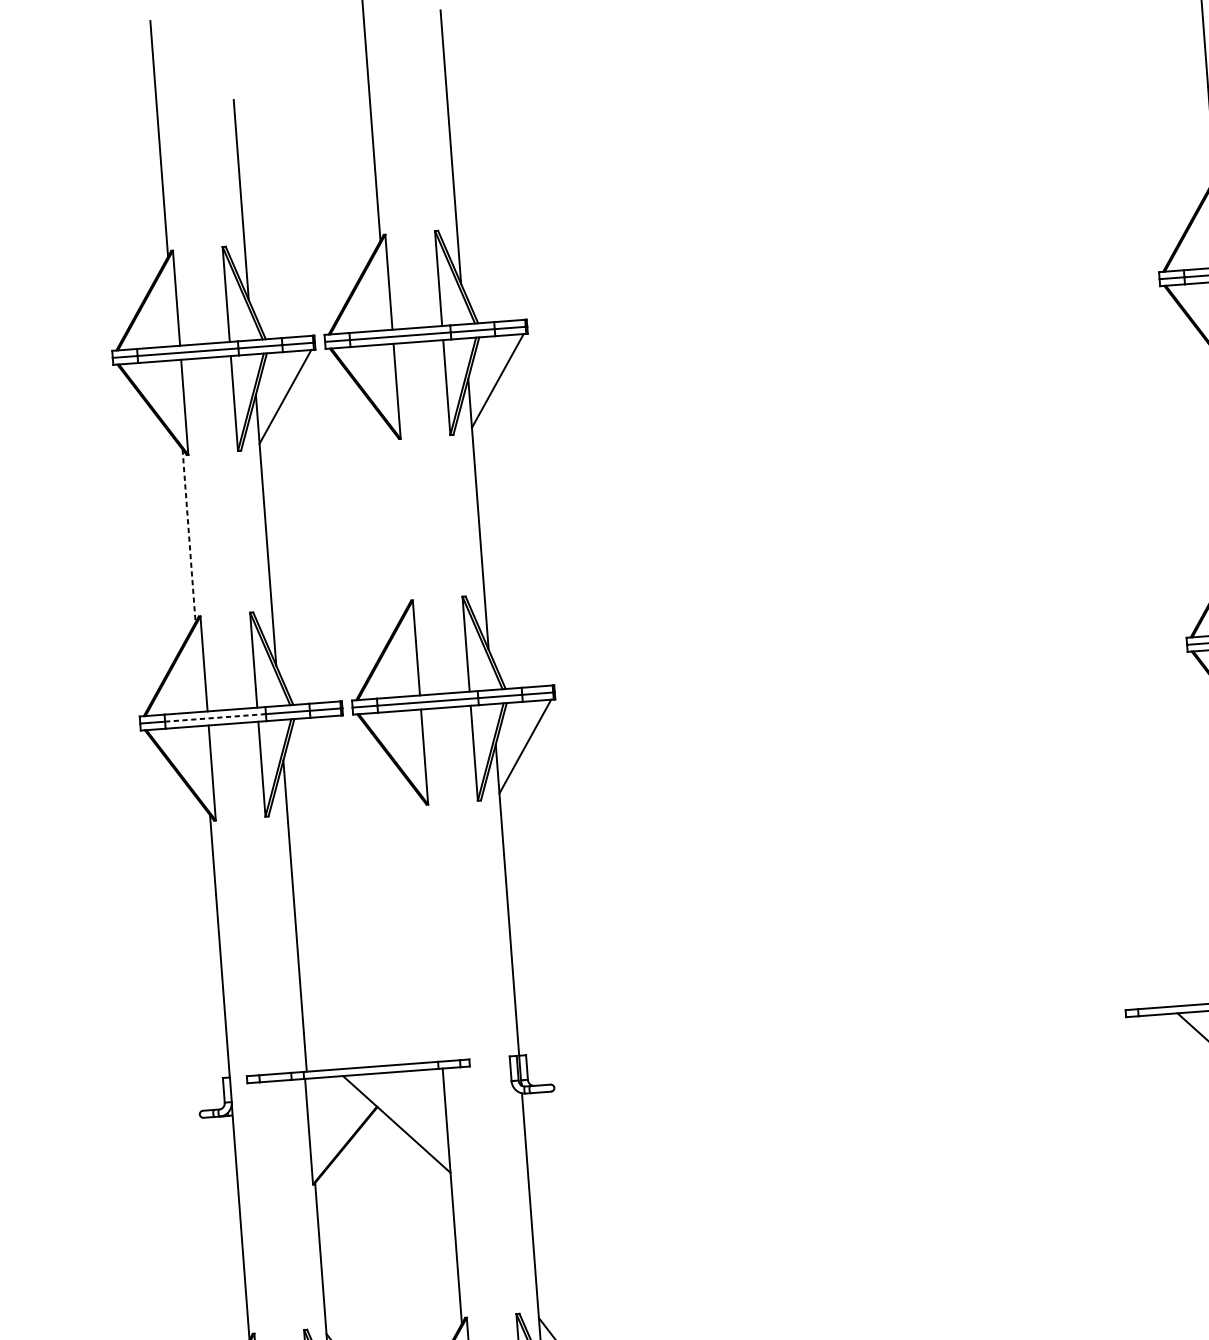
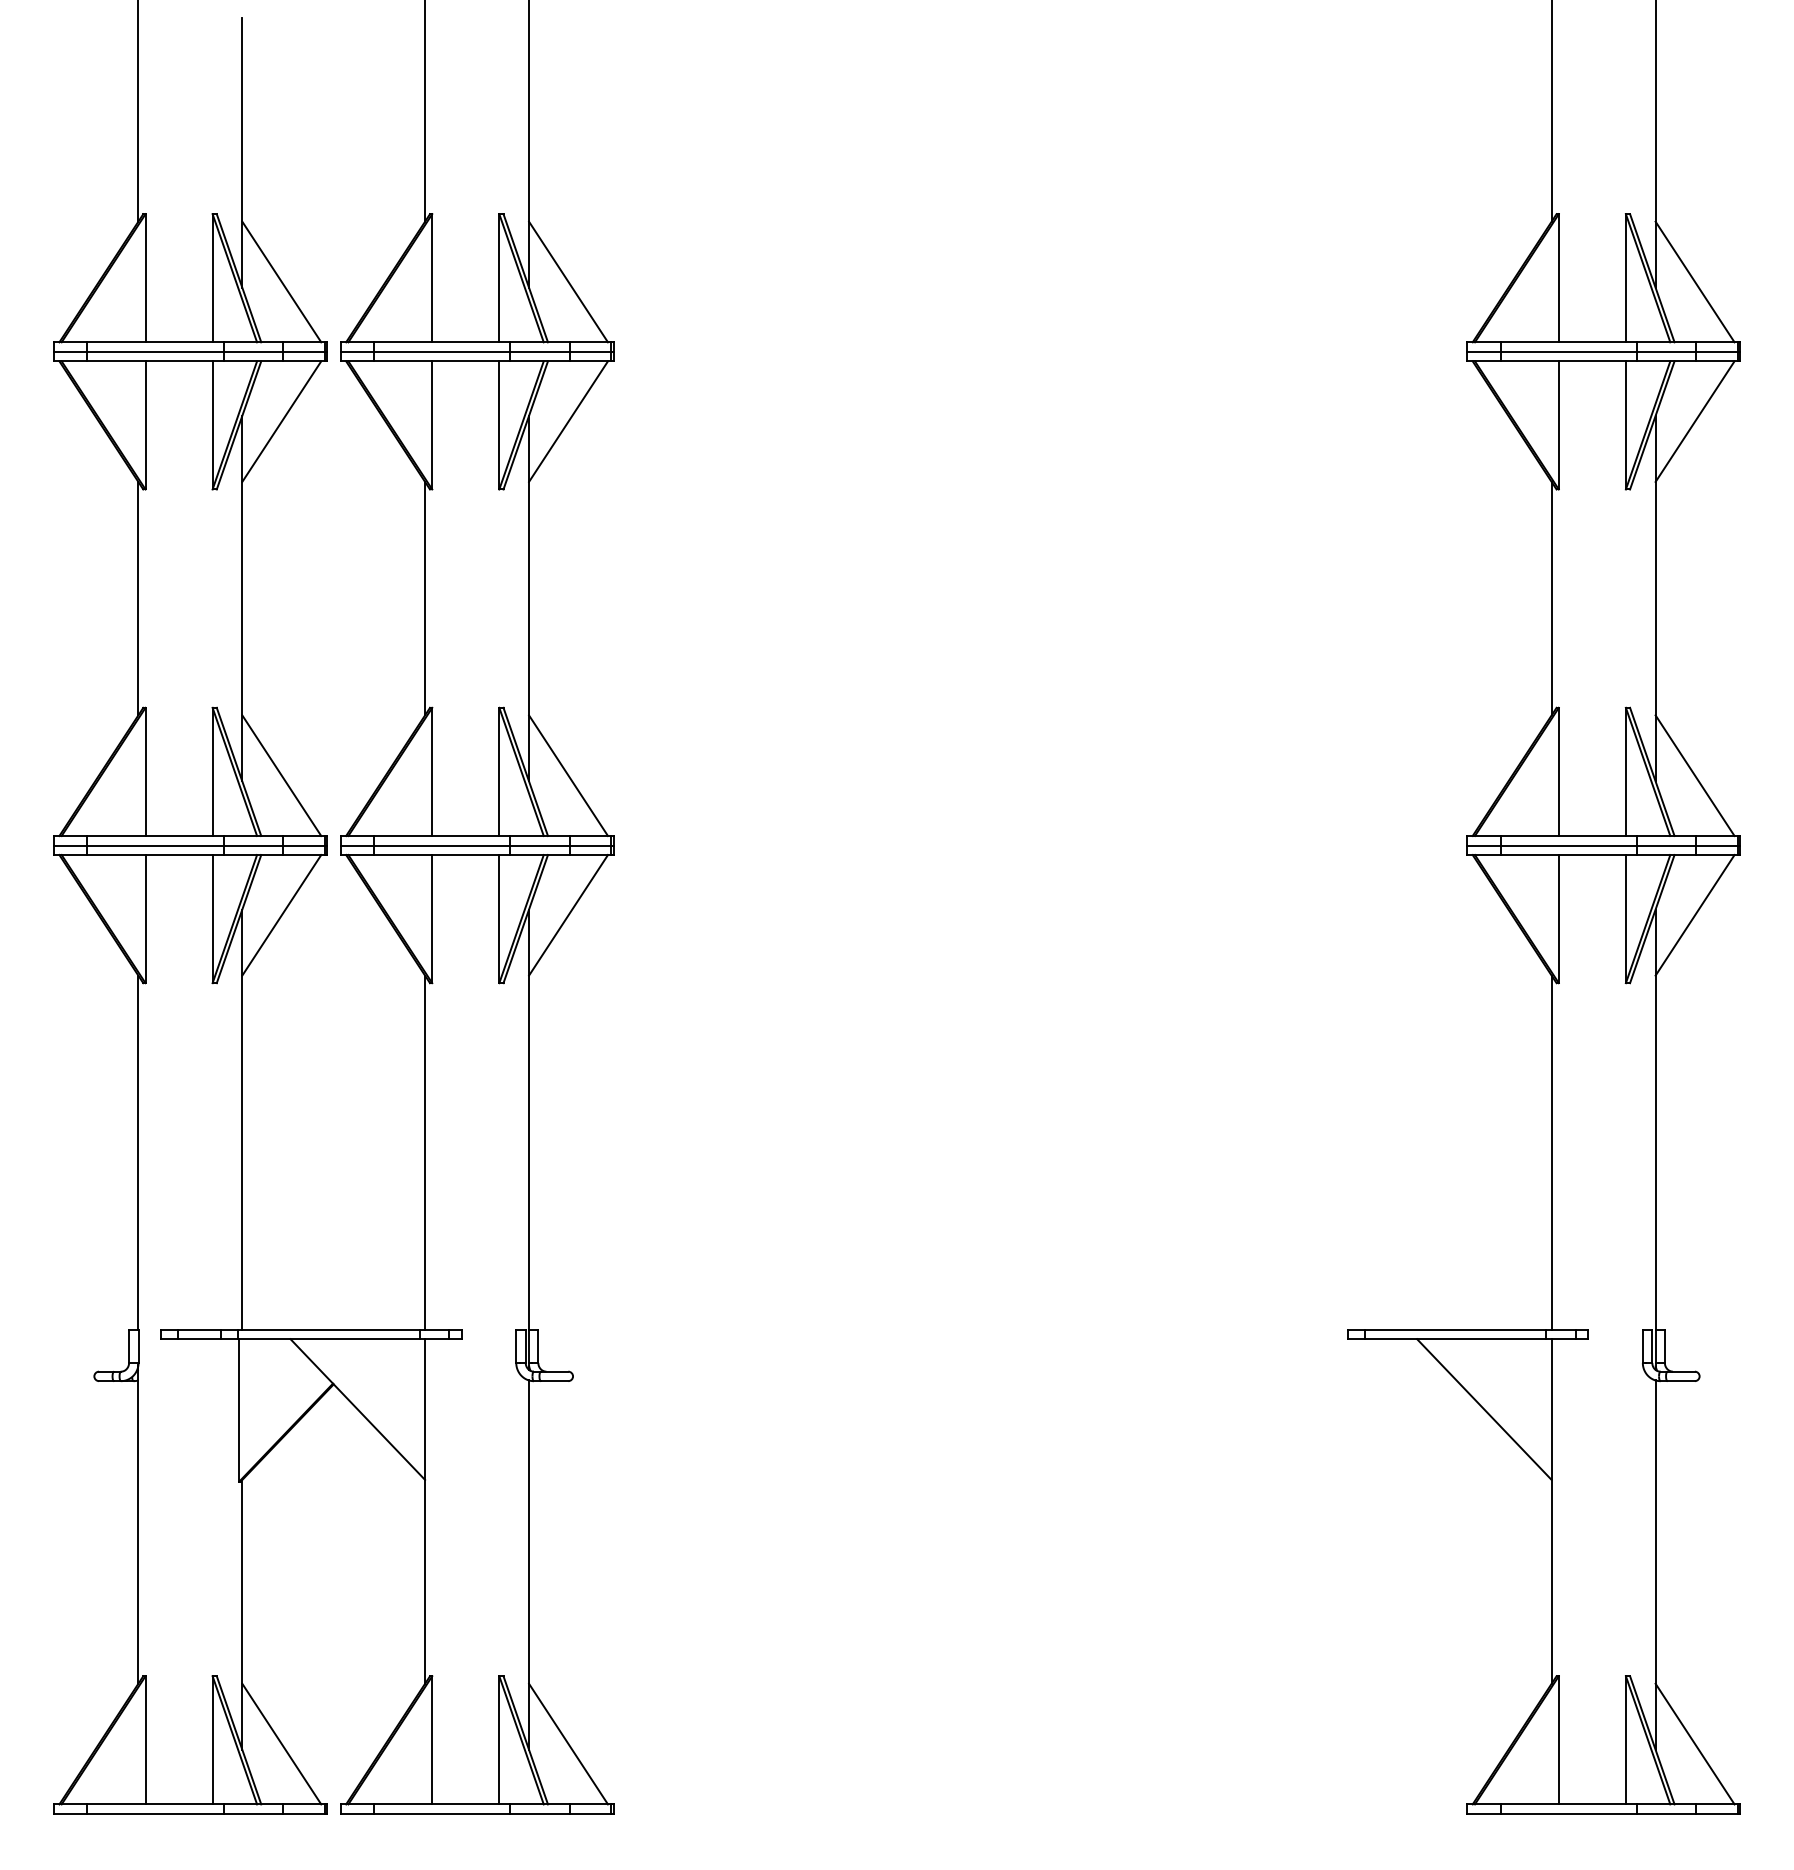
line: (490, 277) -> (568, 281), added
line: (277, 293) -> (281, 281), added
line: (401, 519) -> (425, 598), added
line: (189, 535) -> (138, 598), dashed -> solid
line: (517, 643) -> (568, 775), added
line: (304, 659) -> (281, 775), added
line: (215, 717) -> (155, 845), dashed -> solid
line: (312, 762) -> (281, 915), added
line: (432, 930) -> (425, 1152), added

